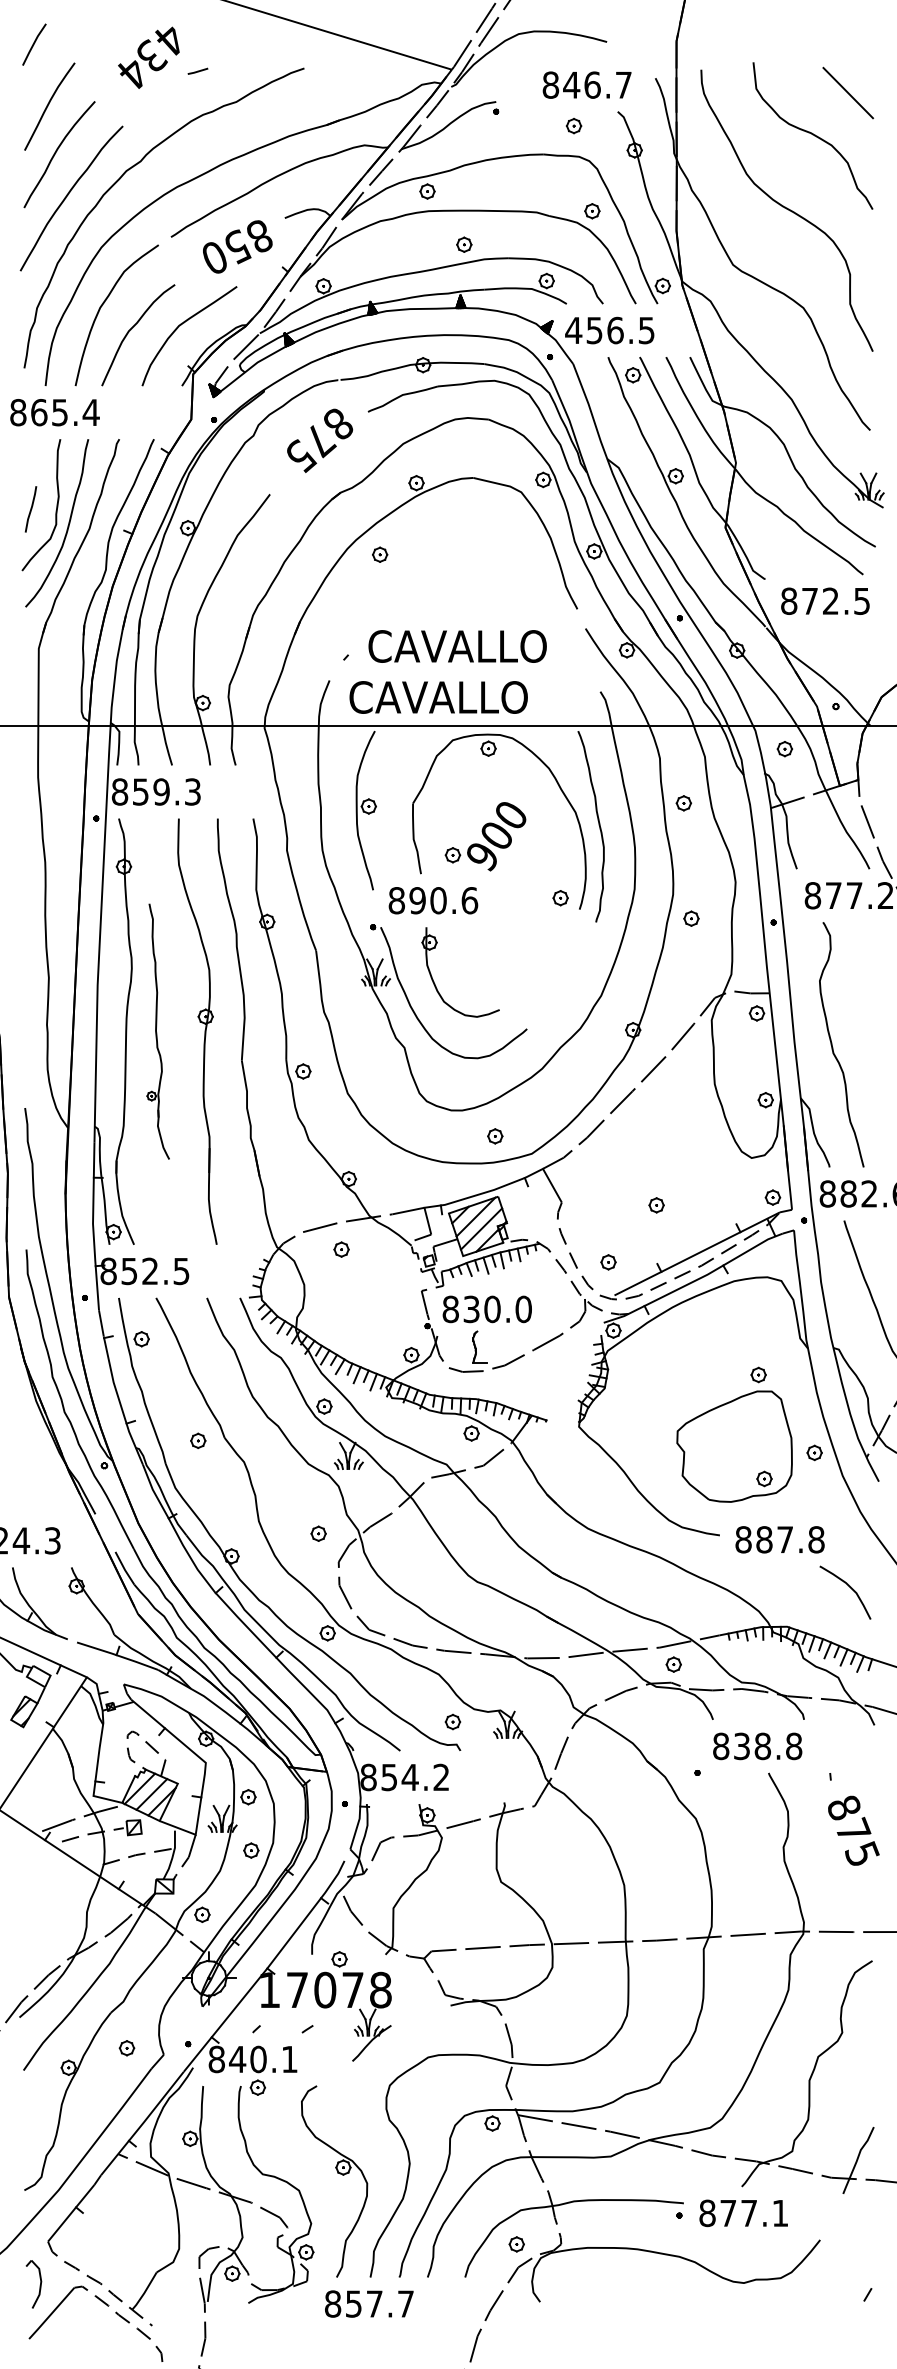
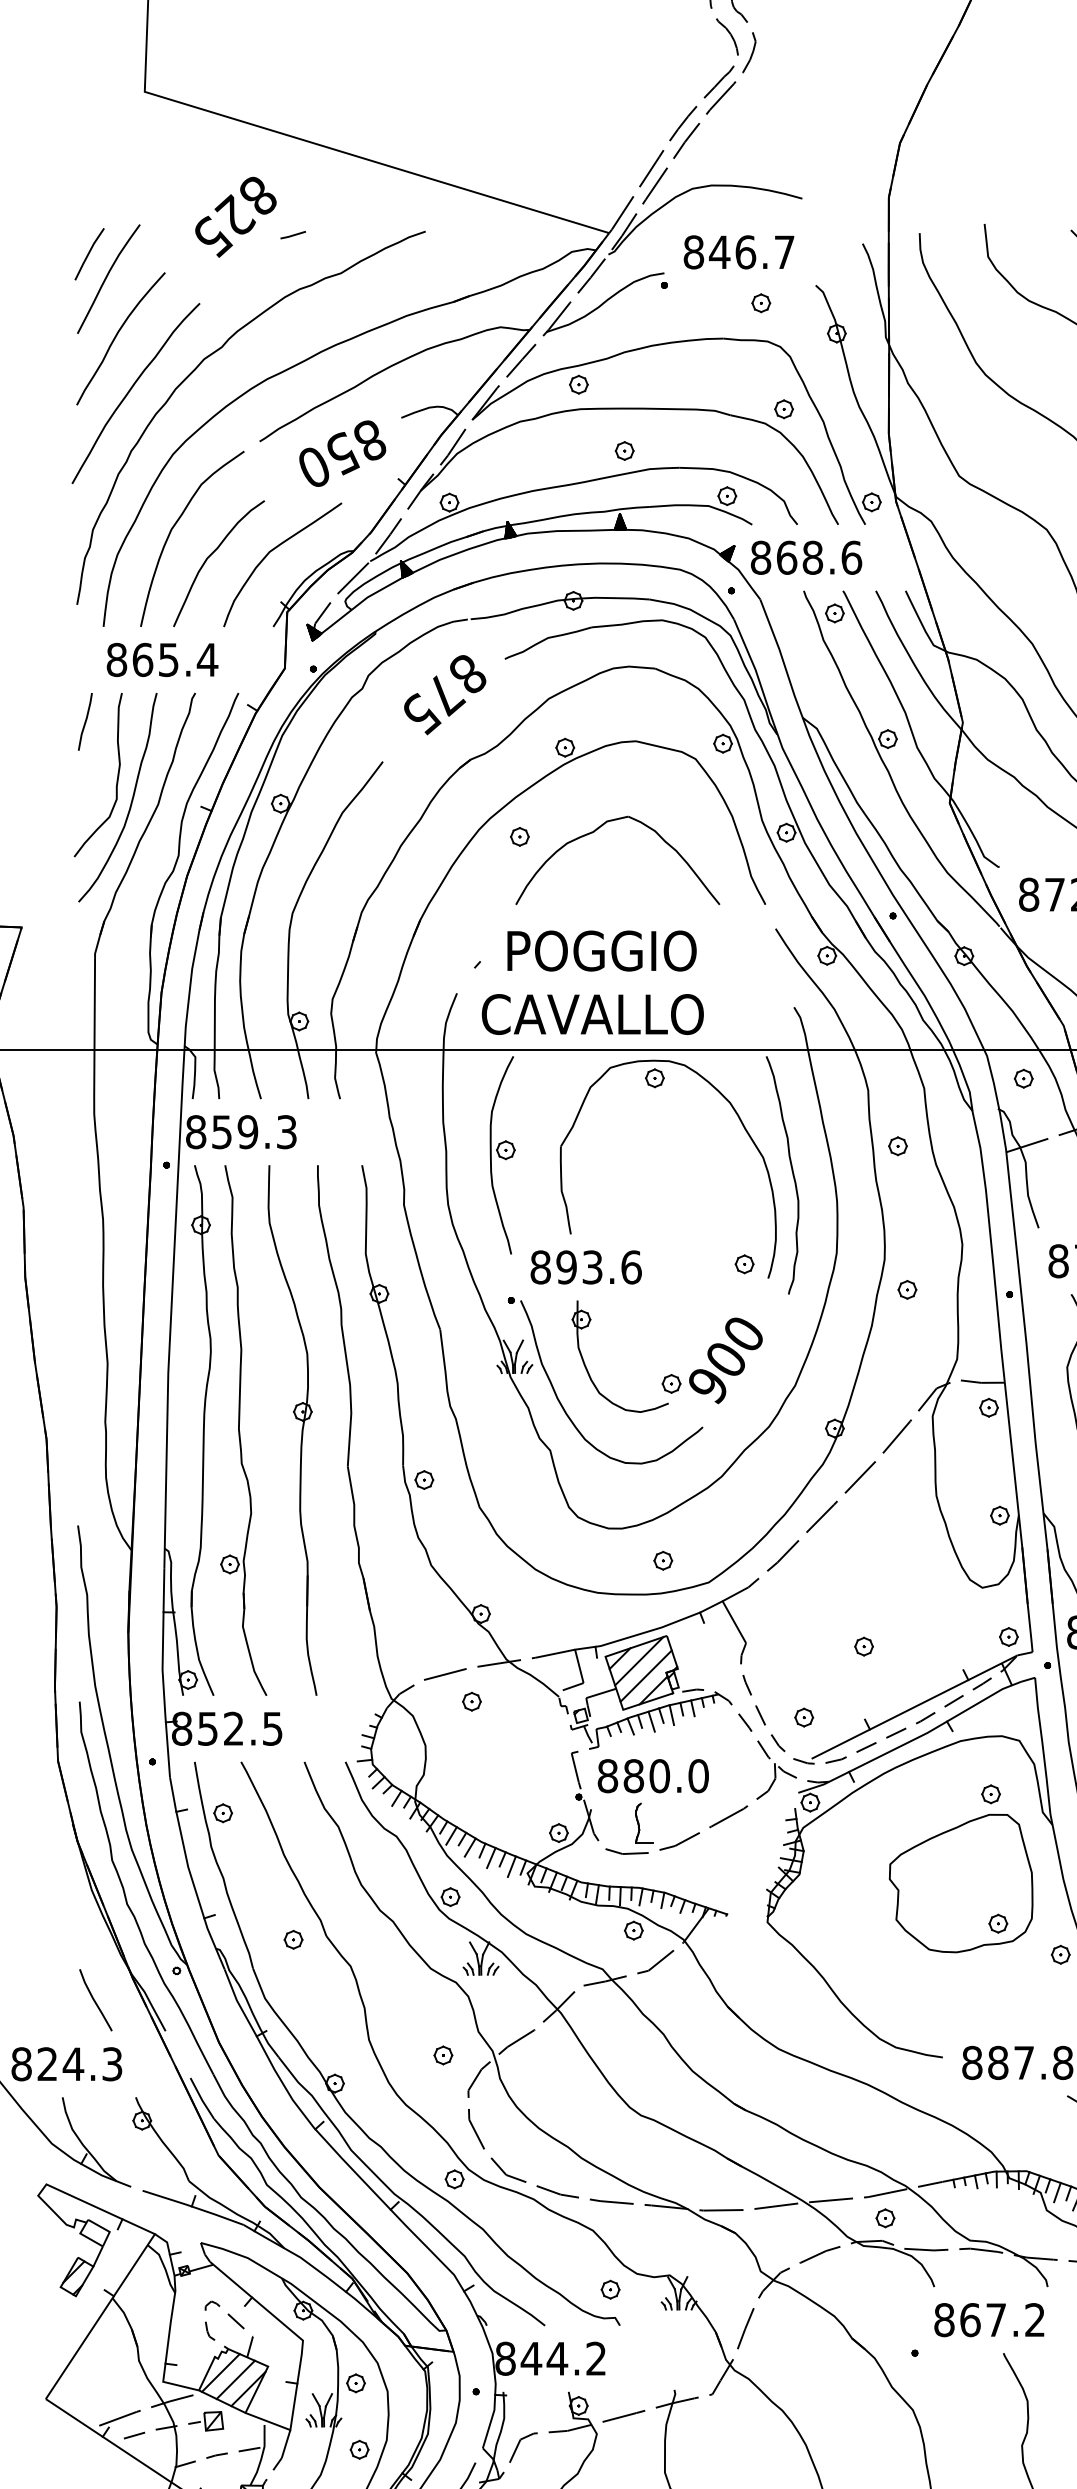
line: (34, 44) -> (89, 254), moved
text: (151, 56) -> (235, 216), 434 -> 825
text: (586, 84) -> (738, 251), moved
text: (610, 330) -> (806, 557), 456.5 -> 868.6
text: (54, 412) -> (161, 659), moved
line: (30, 509) -> (84, 722), moved
part: (441, 550) -> (596, 831), added
text: (457, 646) -> (616, 951), CAVALLO -> POGGIO
part: (485, 836) -> (712, 1360), moved
text: (438, 900) -> (592, 1267), 890.6 -> 893.6
part: (158, 1031) -> (244, 1430), size x1.67
text: (471, 1309) -> (633, 1776), 830.0 -> 880.0
part: (734, 1434) -> (961, 1868), moved
curve: (39, 1489) -> (95, 2000), added
text: (768, 1746) -> (1003, 2320), 838.8 -> 867.2
text: (389, 1777) -> (531, 2358), 854.2 -> 844.2

